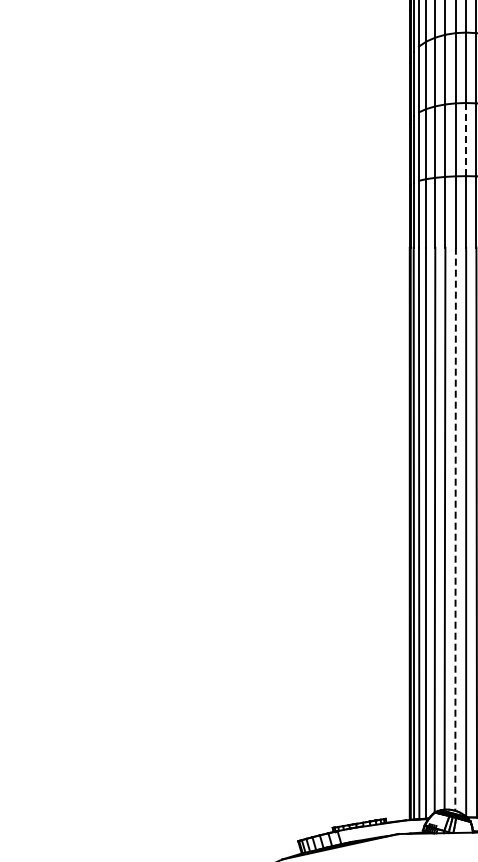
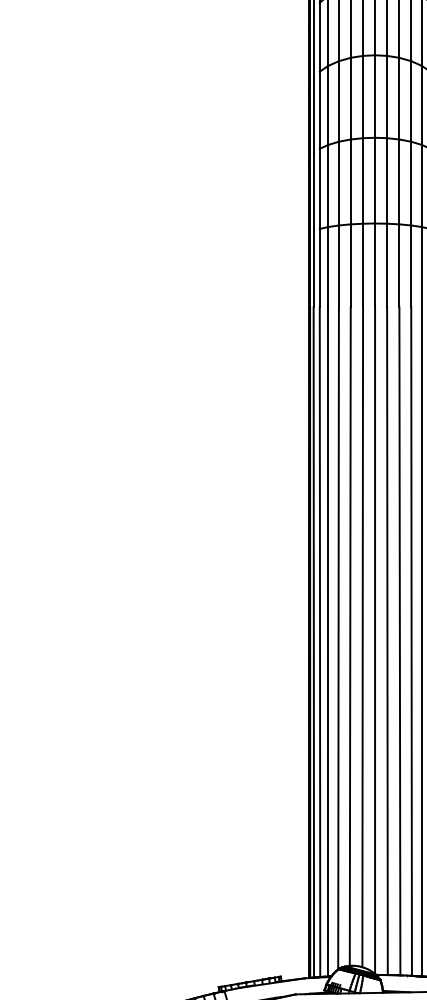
line: (466, 139) -> (375, 180), dashed -> solid
line: (455, 529) -> (362, 637), dashed -> solid

